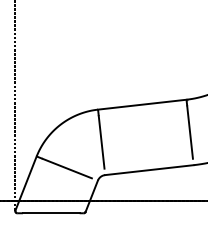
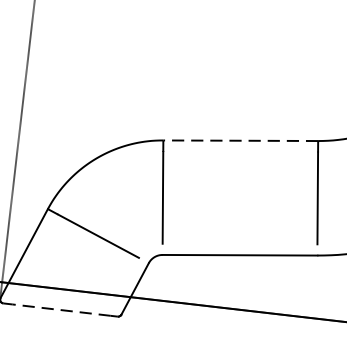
line: (141, 104) -> (239, 140), solid -> dashed
line: (50, 213) -> (60, 310), solid -> dashed

